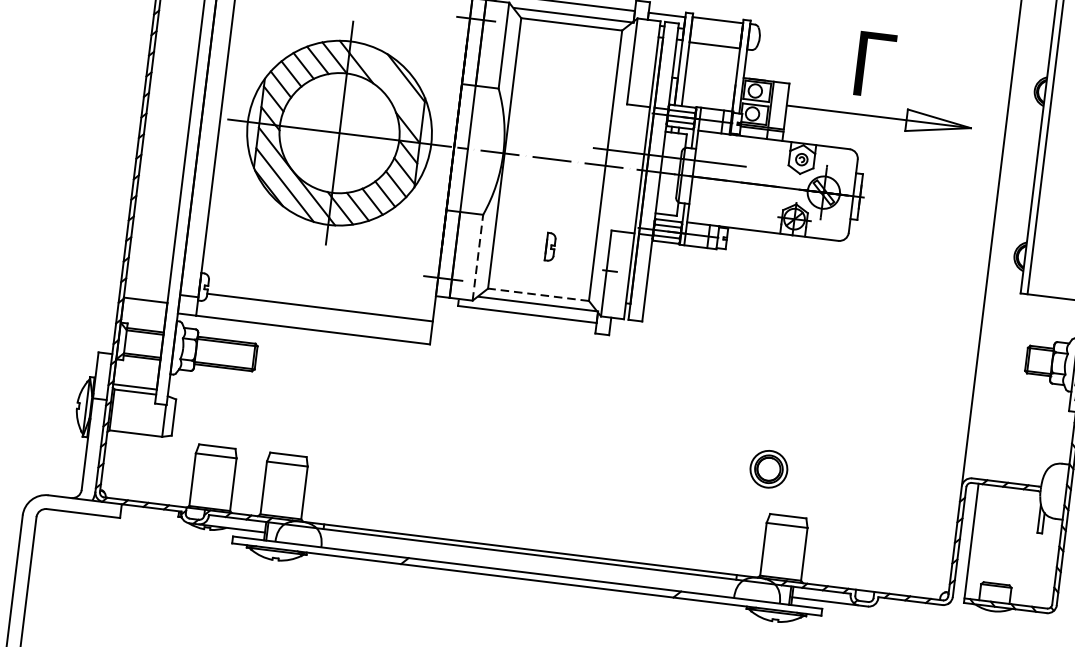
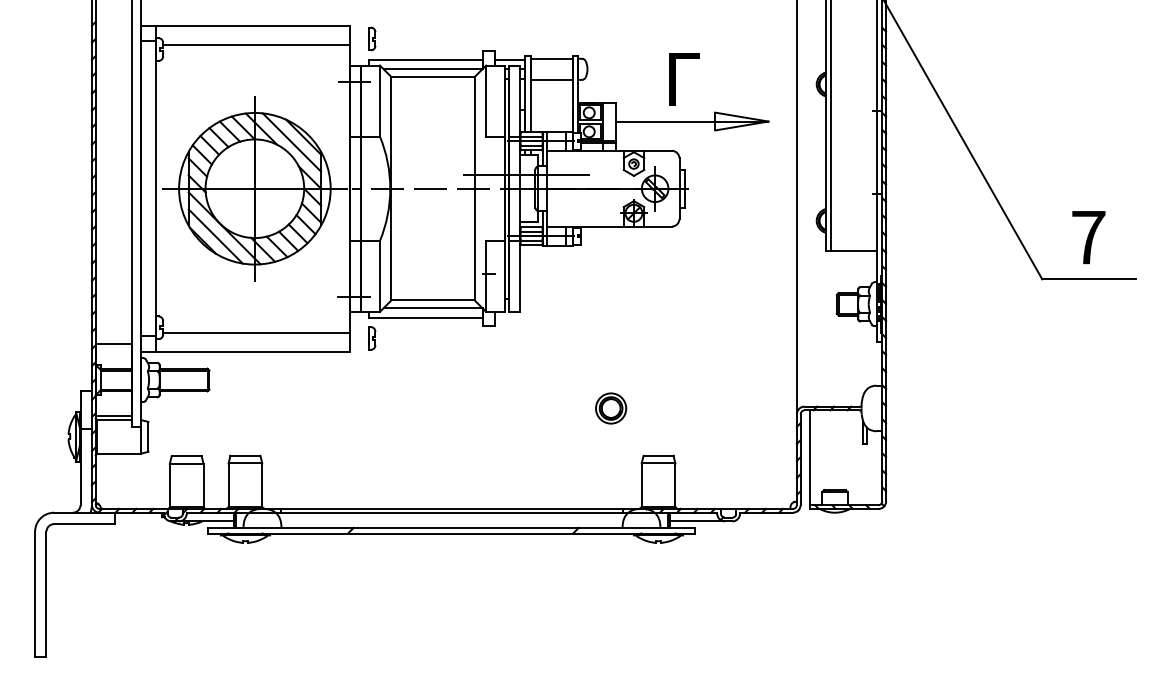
line: (390, 82) -> (291, 142), added
part: (551, 247) -> (372, 338), moved
line: (477, 256) -> (379, 275), dashed -> solid
line: (539, 294) -> (433, 300), dashed -> solid
part: (769, 469) -> (611, 408), moved

